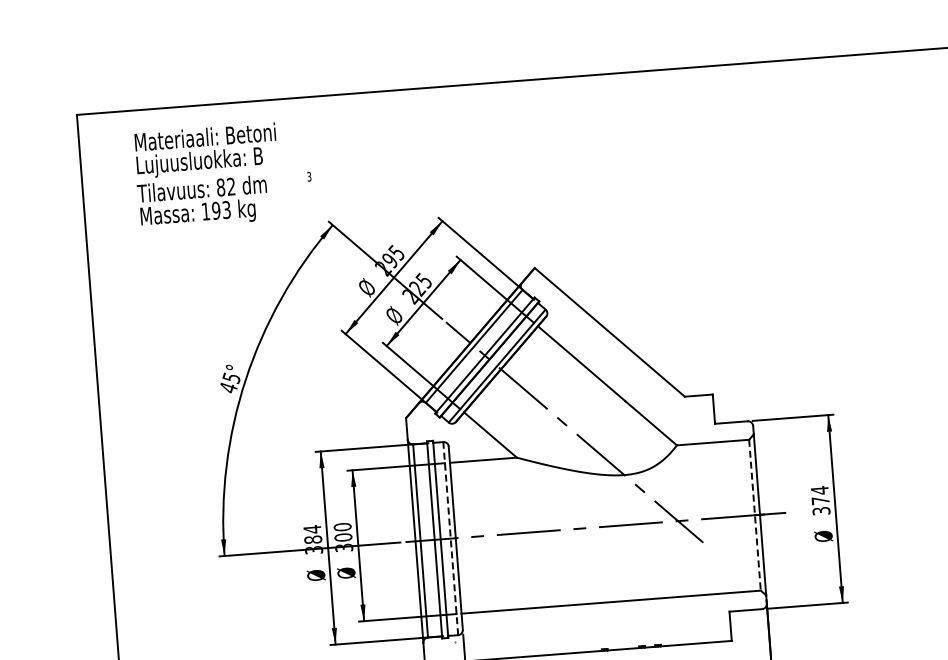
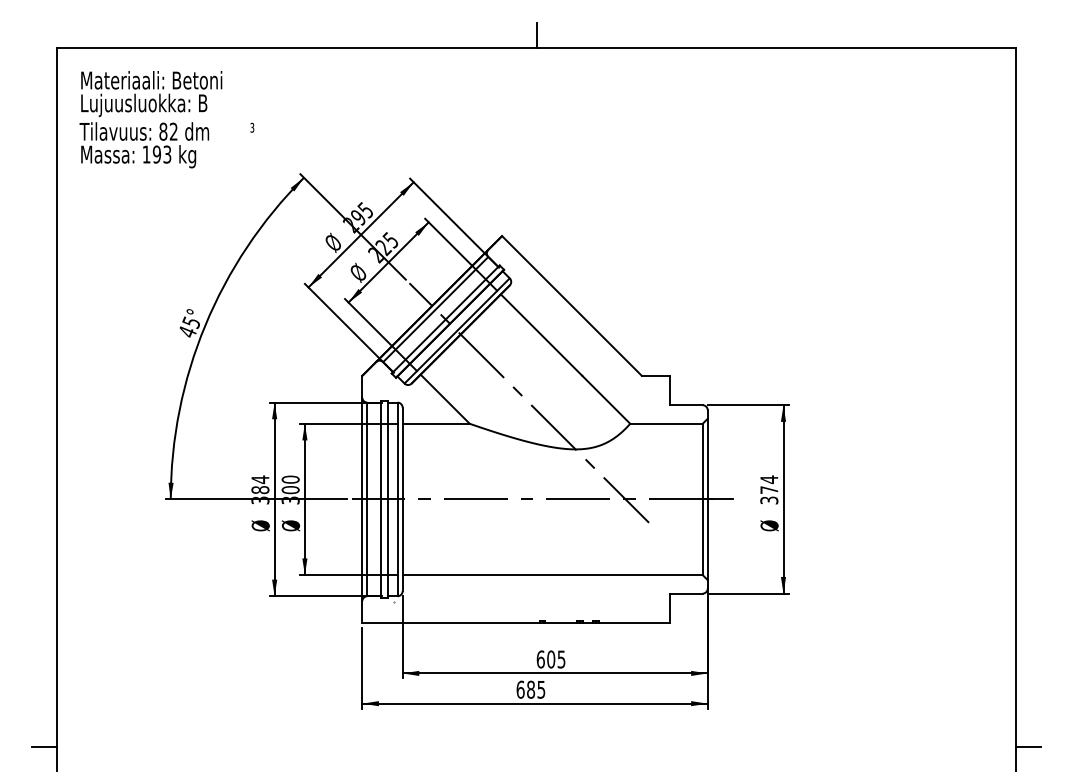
line: (553, 65) -> (536, 35), added
text: (223, 175) -> (166, 119), moved
line: (754, 515) -> (702, 499), dashed -> solid
line: (450, 538) -> (397, 499), dashed -> solid

